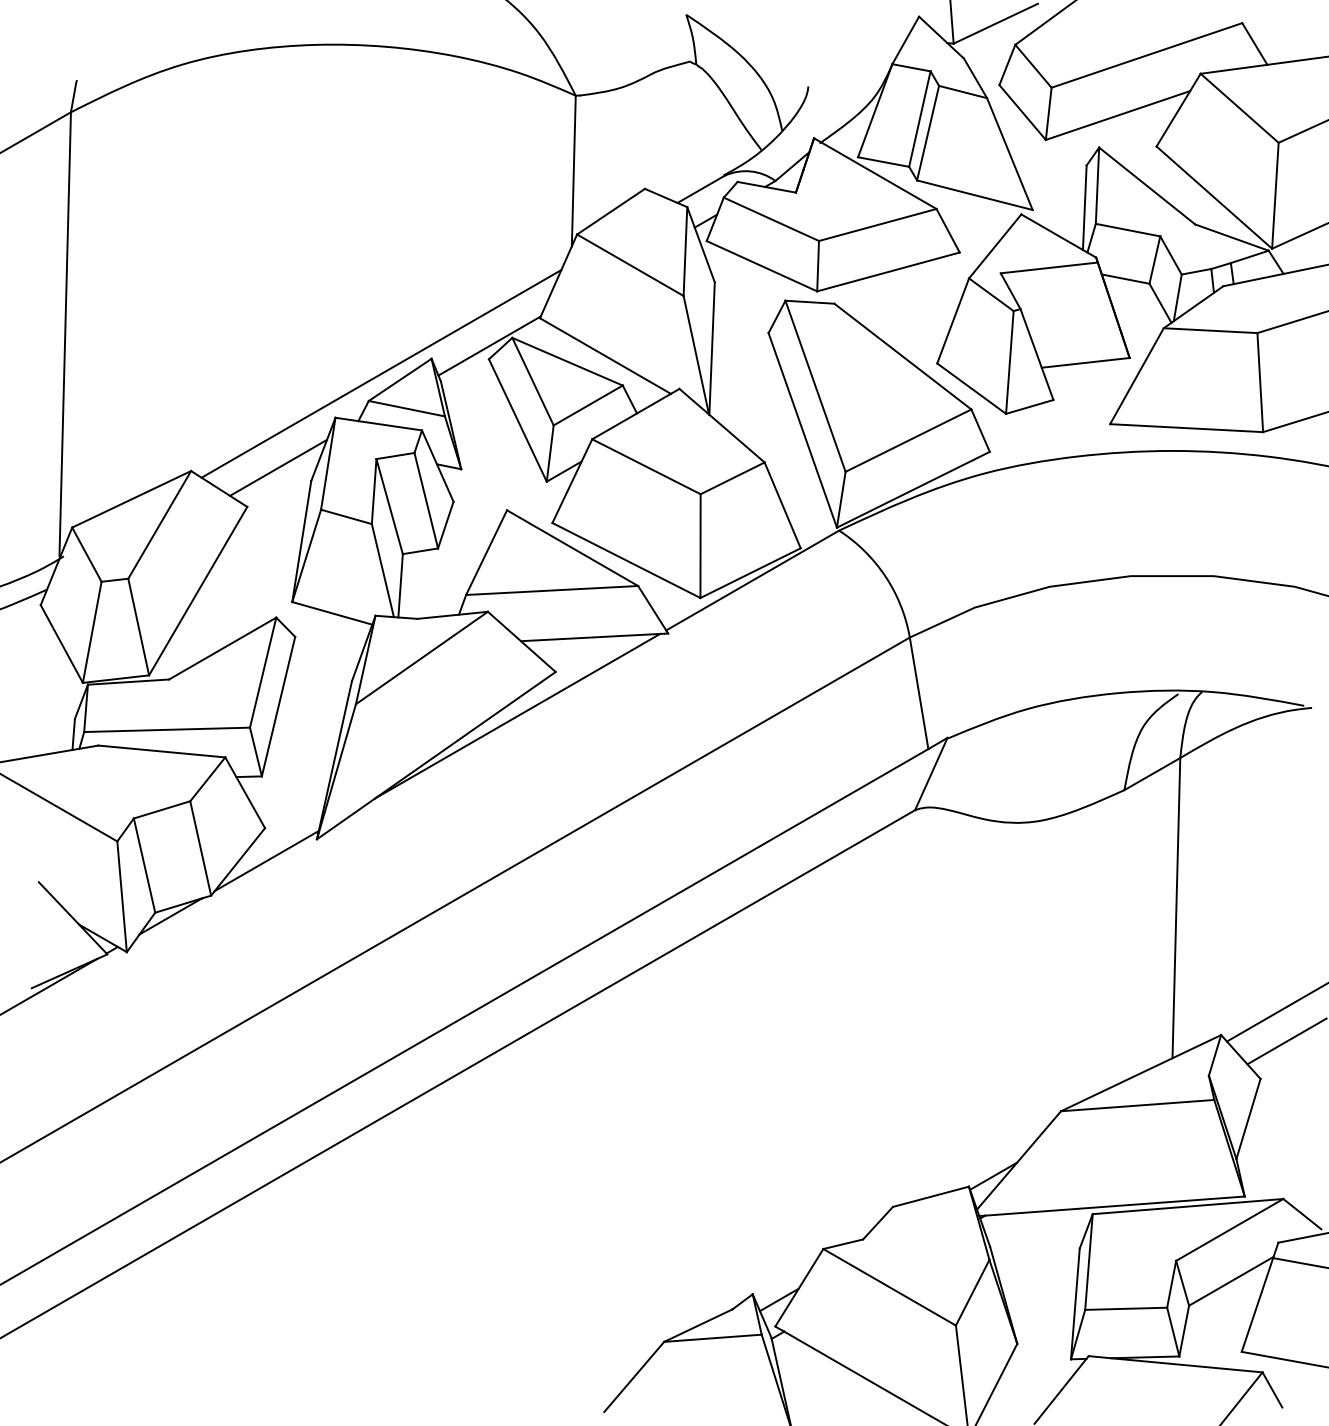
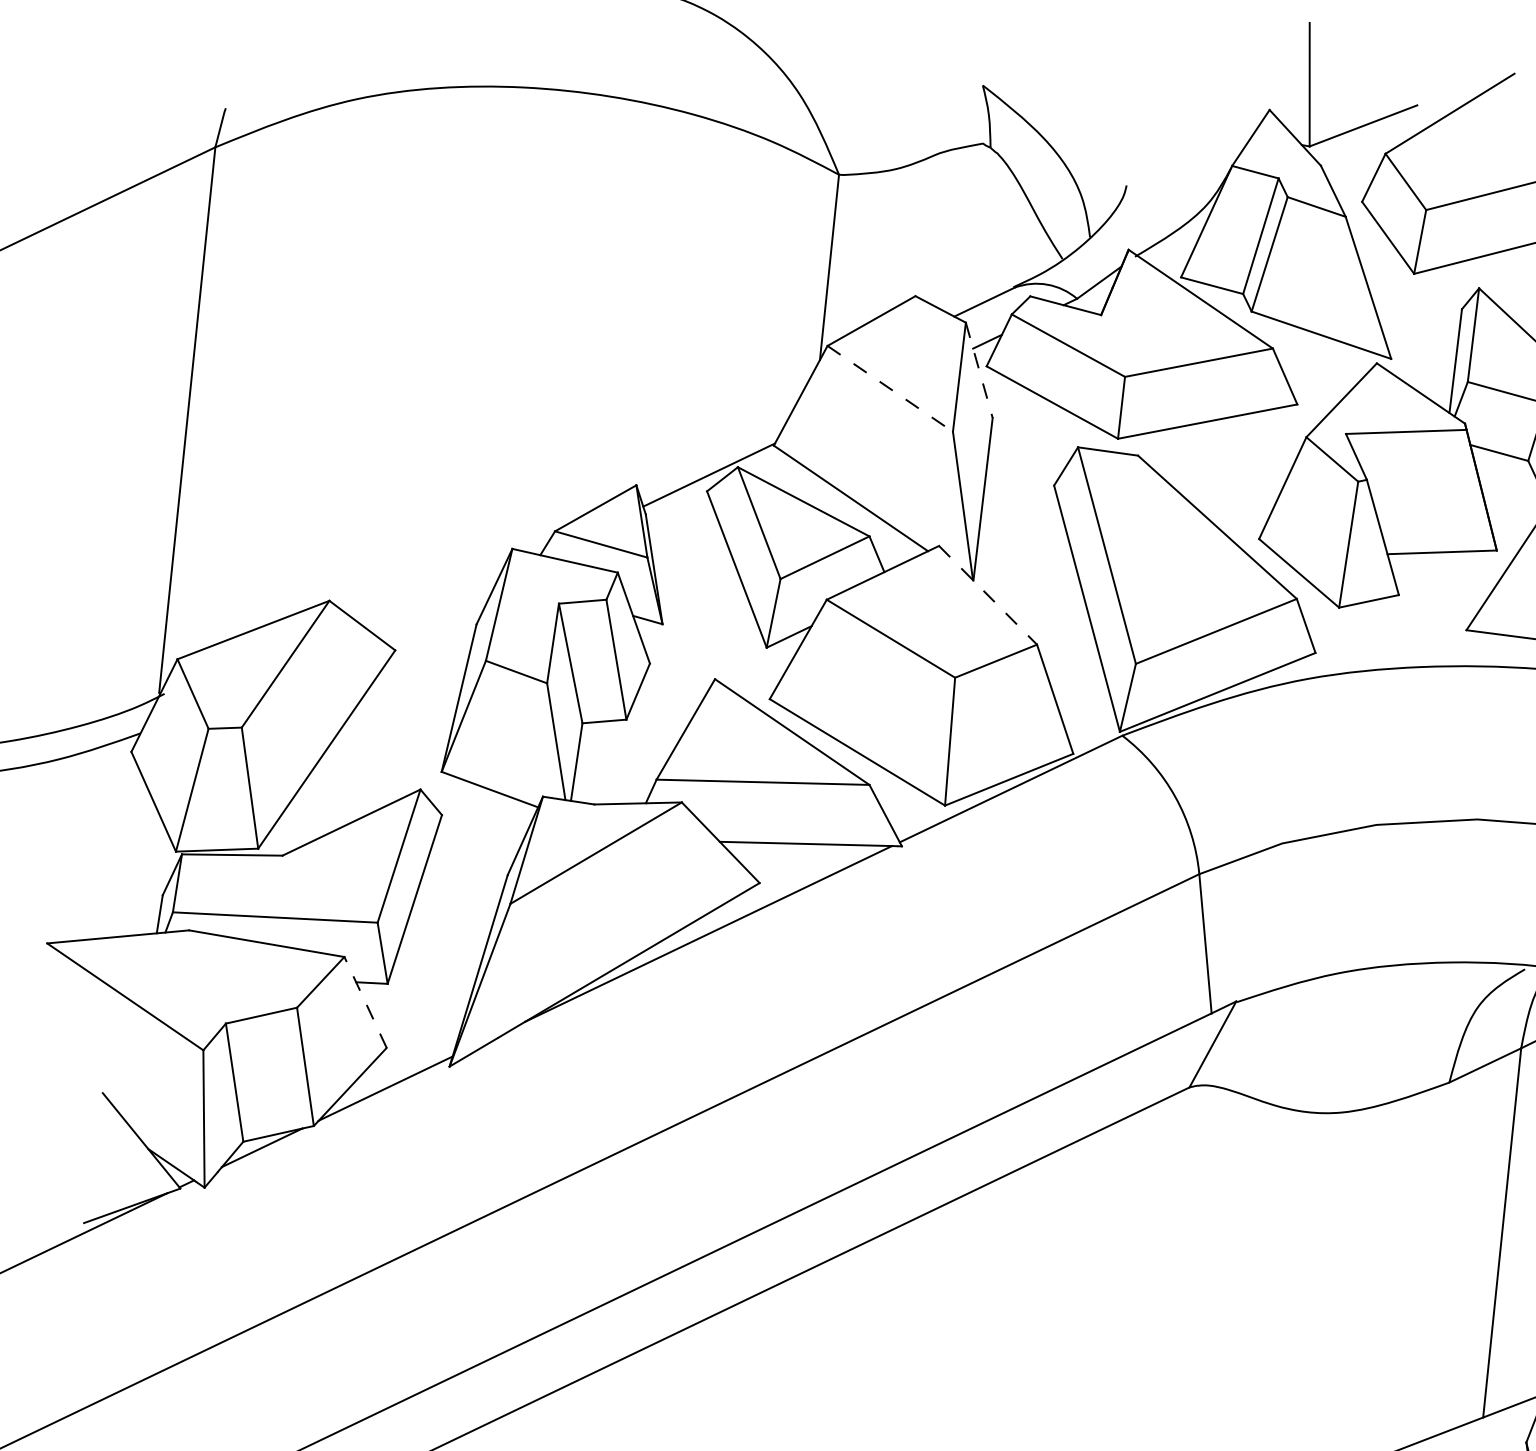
line: (701, 245) -> (979, 371), solid -> dashed
line: (630, 265) -> (890, 389), solid -> dashed
line: (381, 373) -> (573, 498), removed
line: (722, 426) -> (988, 596), solid -> dashed
line: (278, 467) -> (437, 604), removed
line: (245, 792) -> (365, 1002), solid -> dashed

